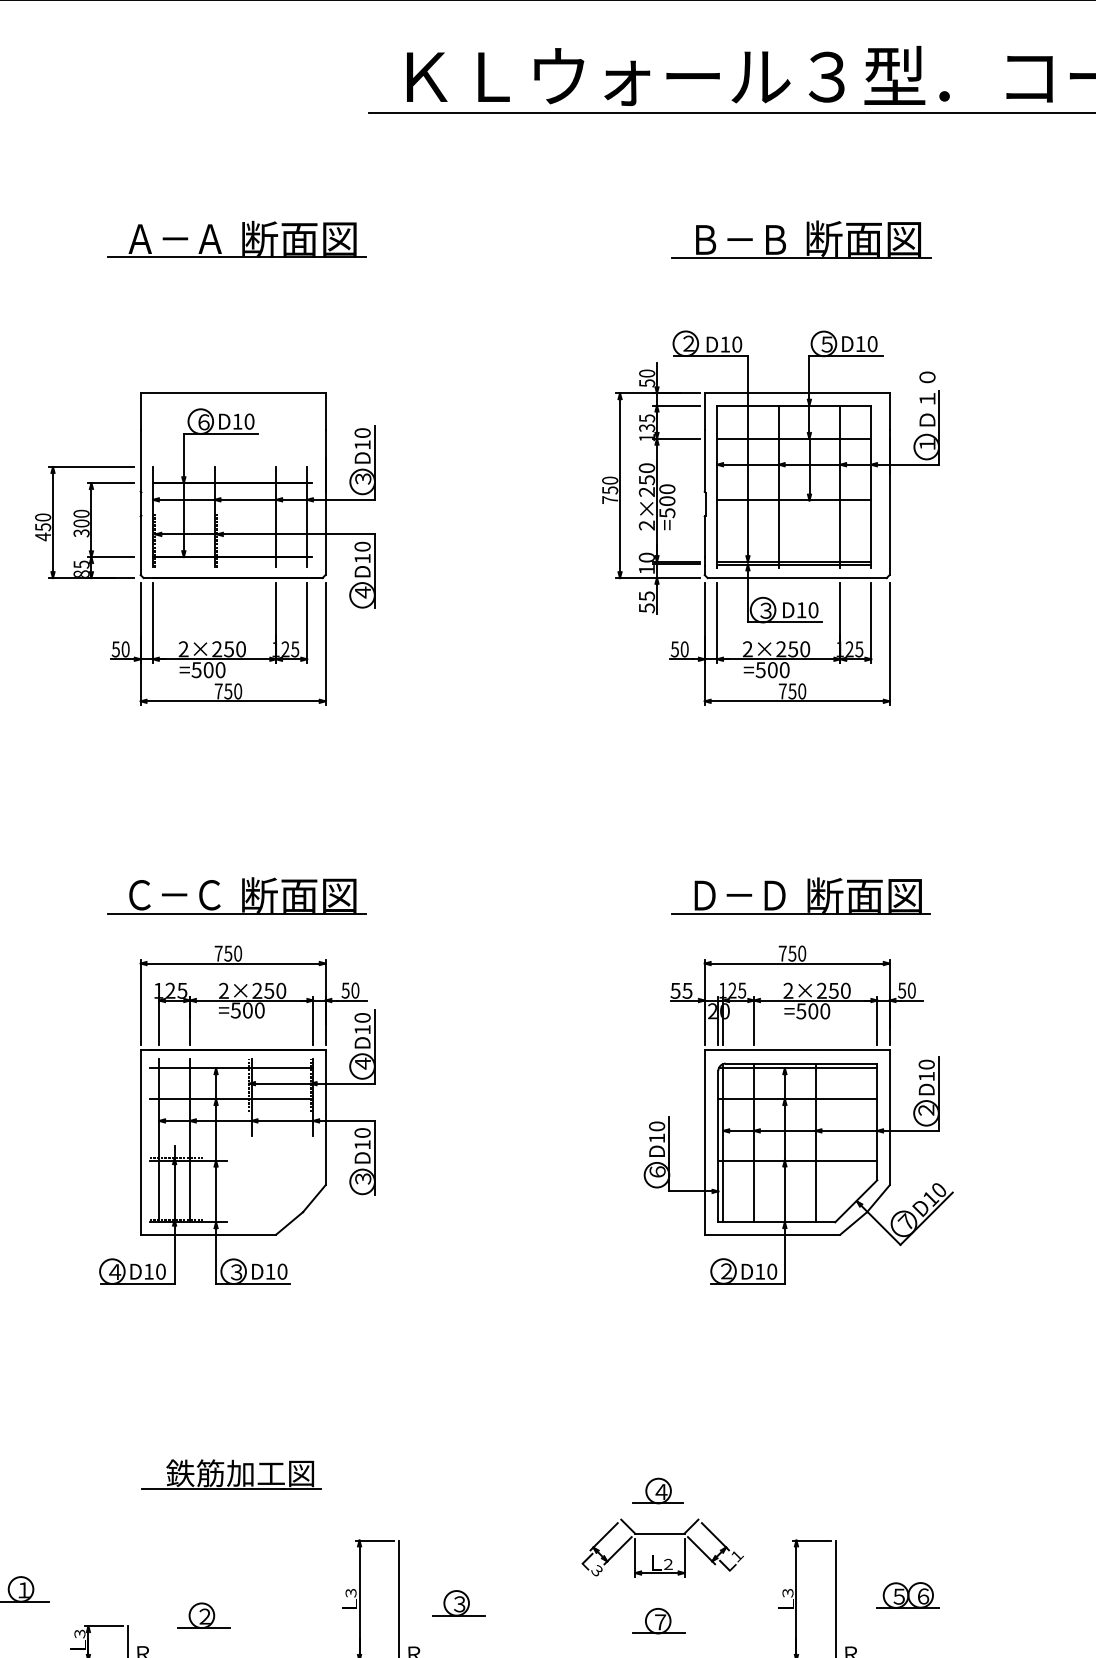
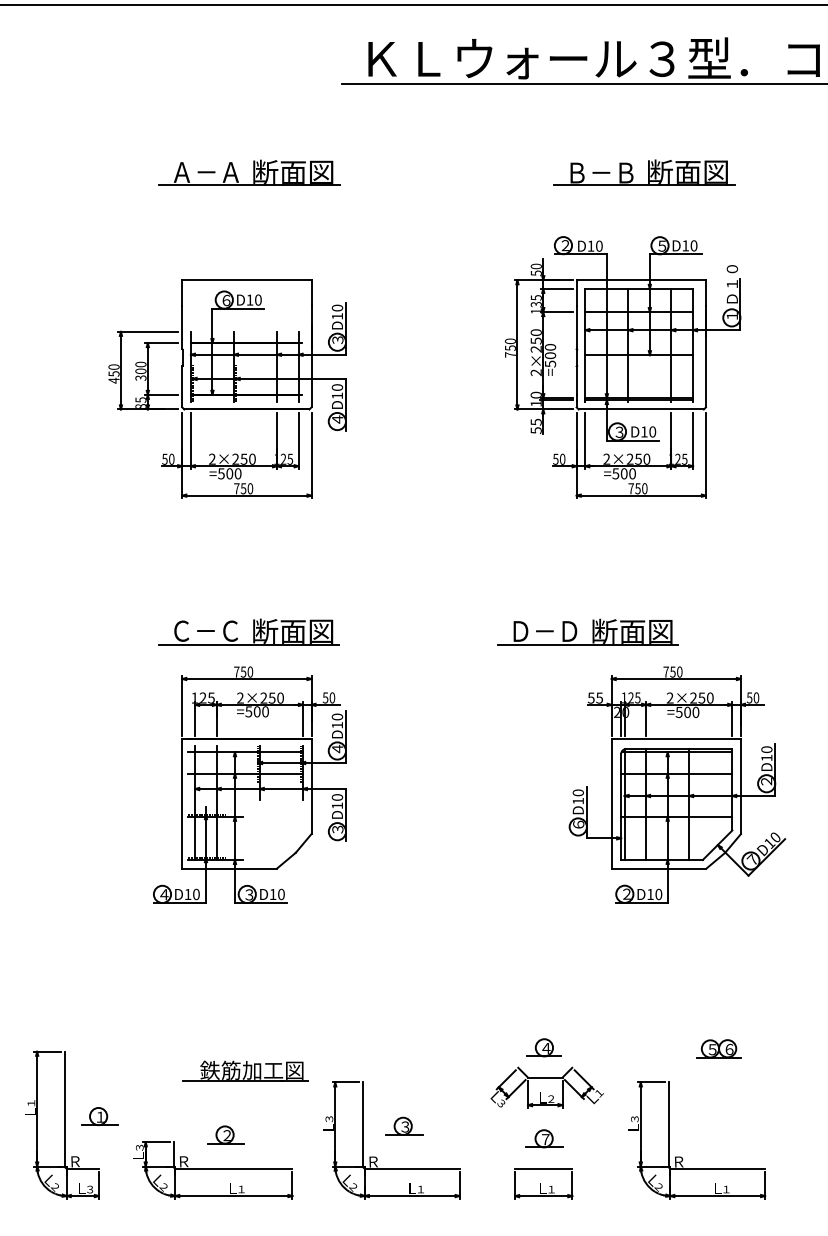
part: (800, 895) -> (587, 631), moved
part: (798, 1114) -> (677, 784), moved
part: (231, 1473) -> (245, 1070), moved
part: (907, 1594) -> (718, 1048), moved

